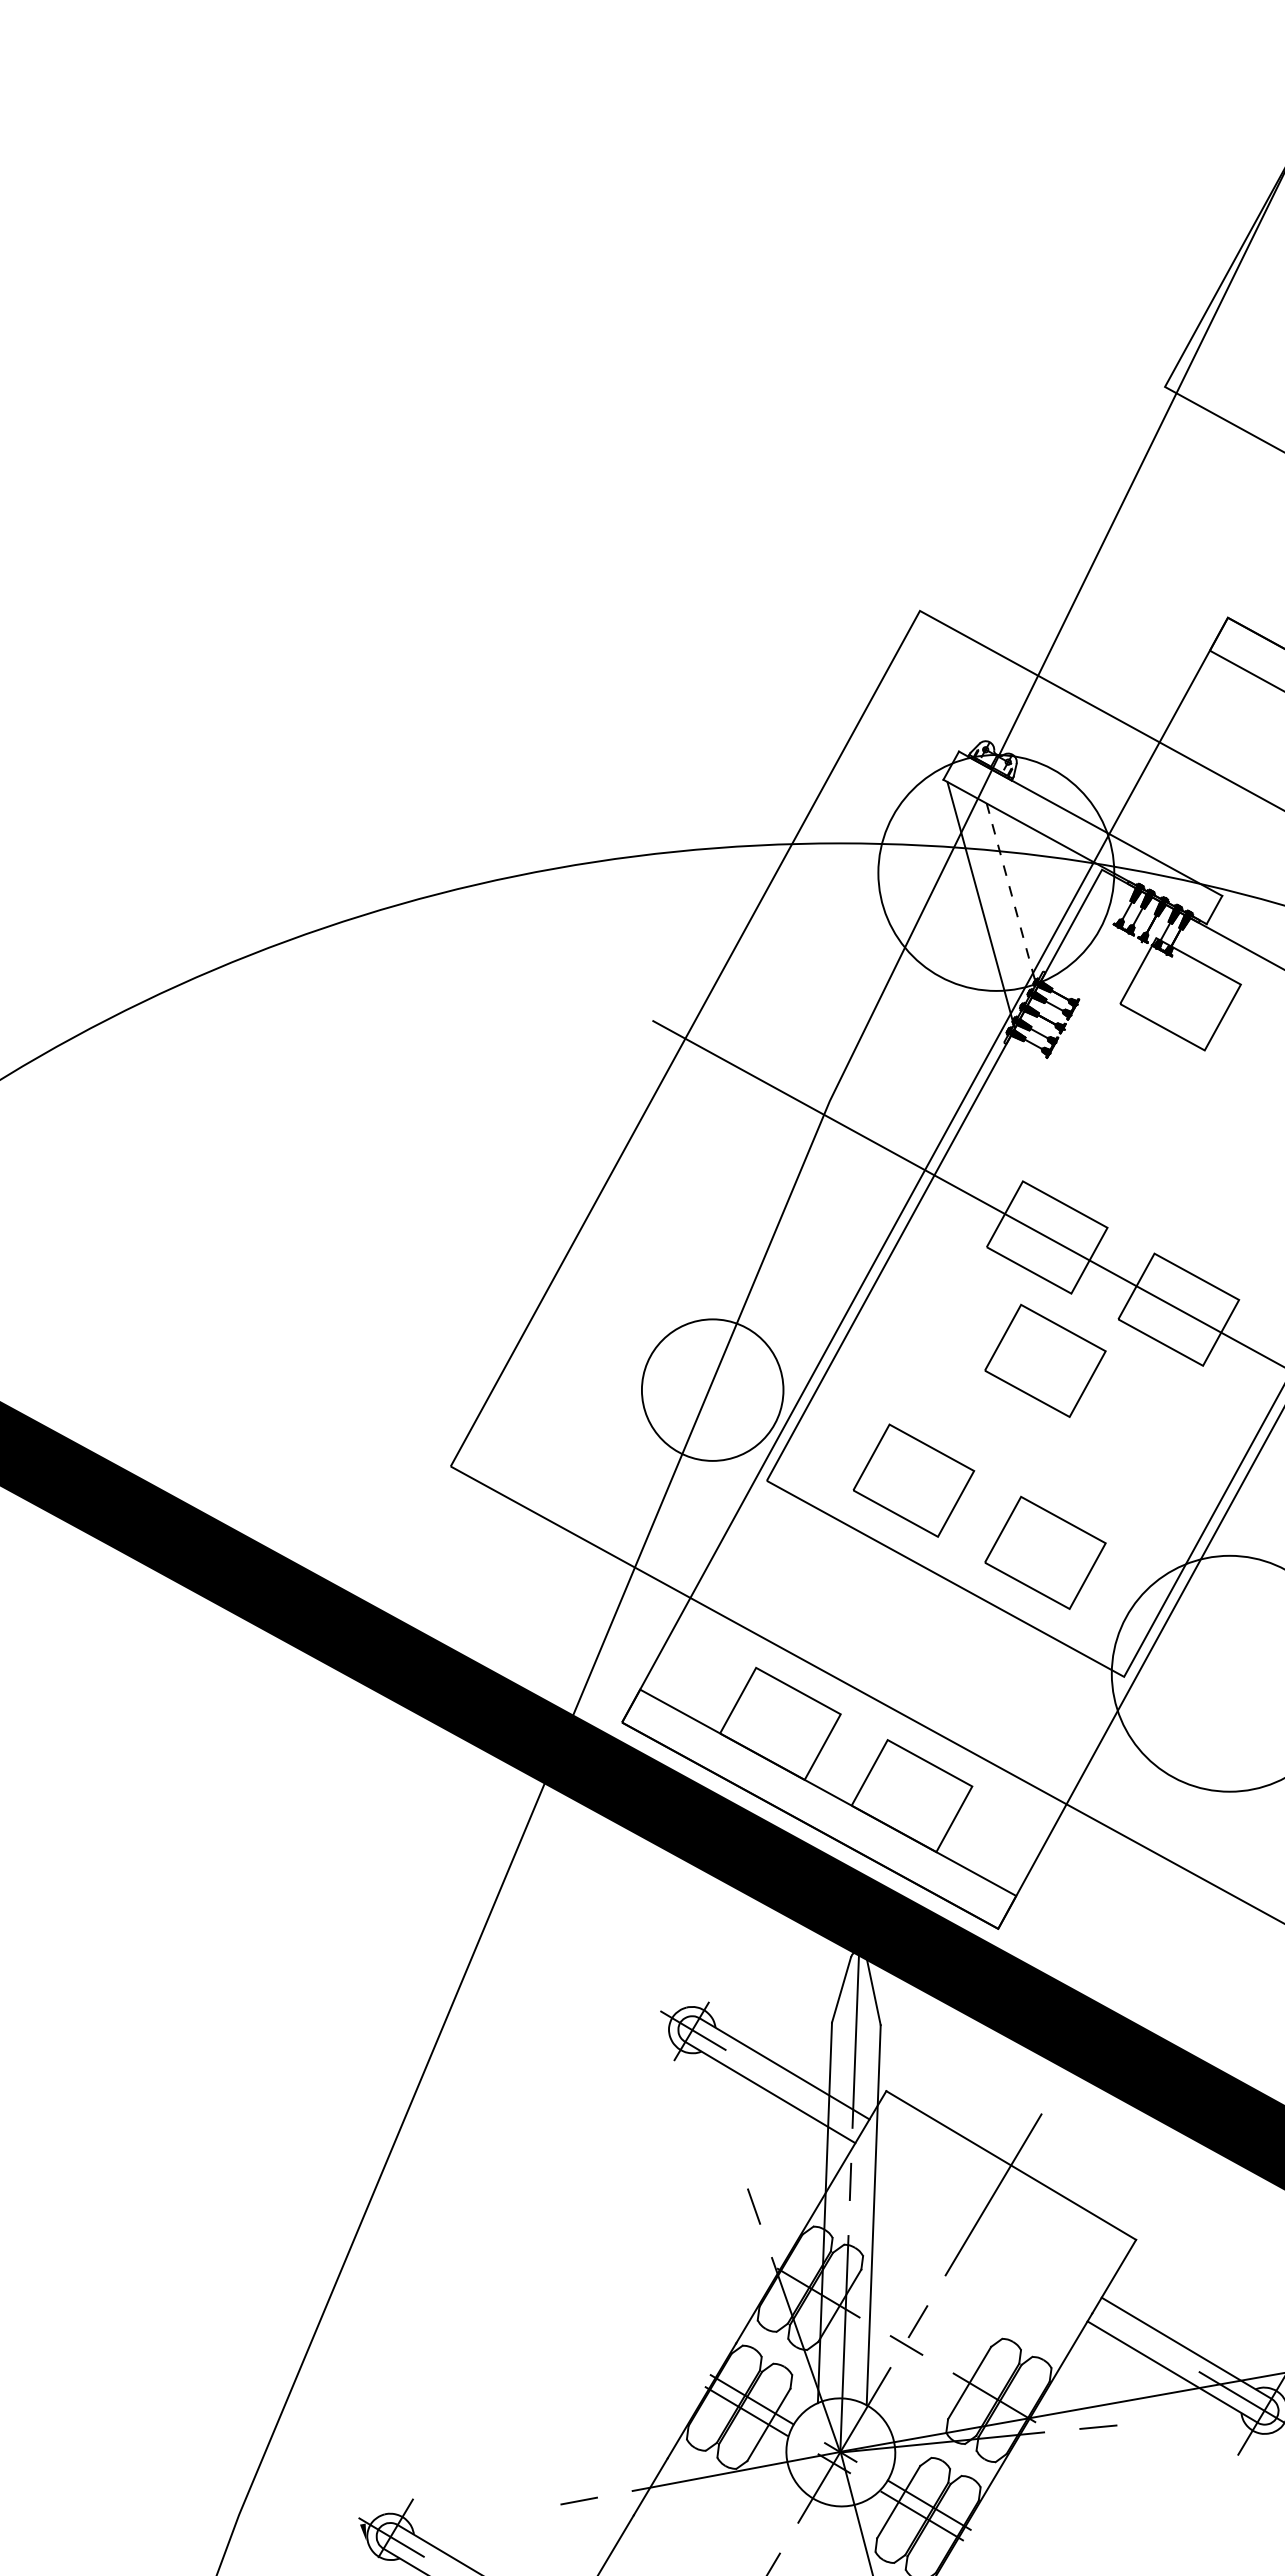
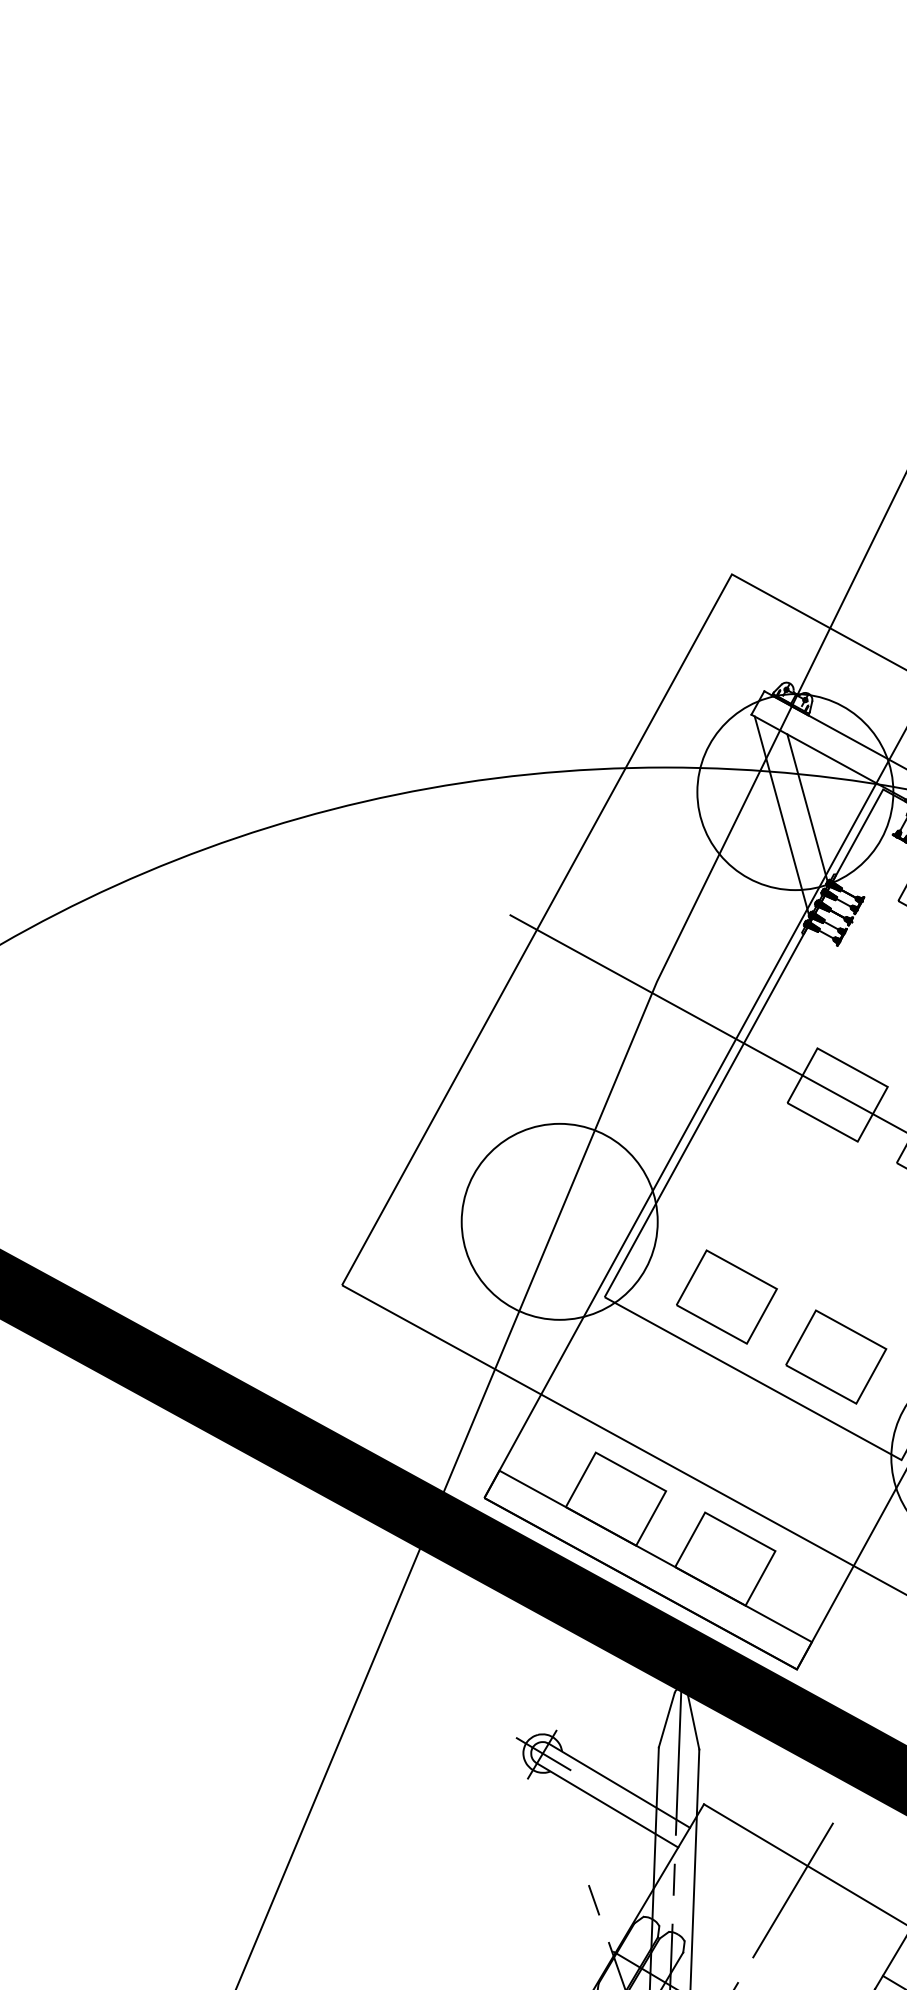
line: (1011, 895) -> (807, 810), dashed -> solid
part: (1045, 1360) -> (836, 1197), removed
circle: (712, 1390) -> (559, 1222), size x1.67

